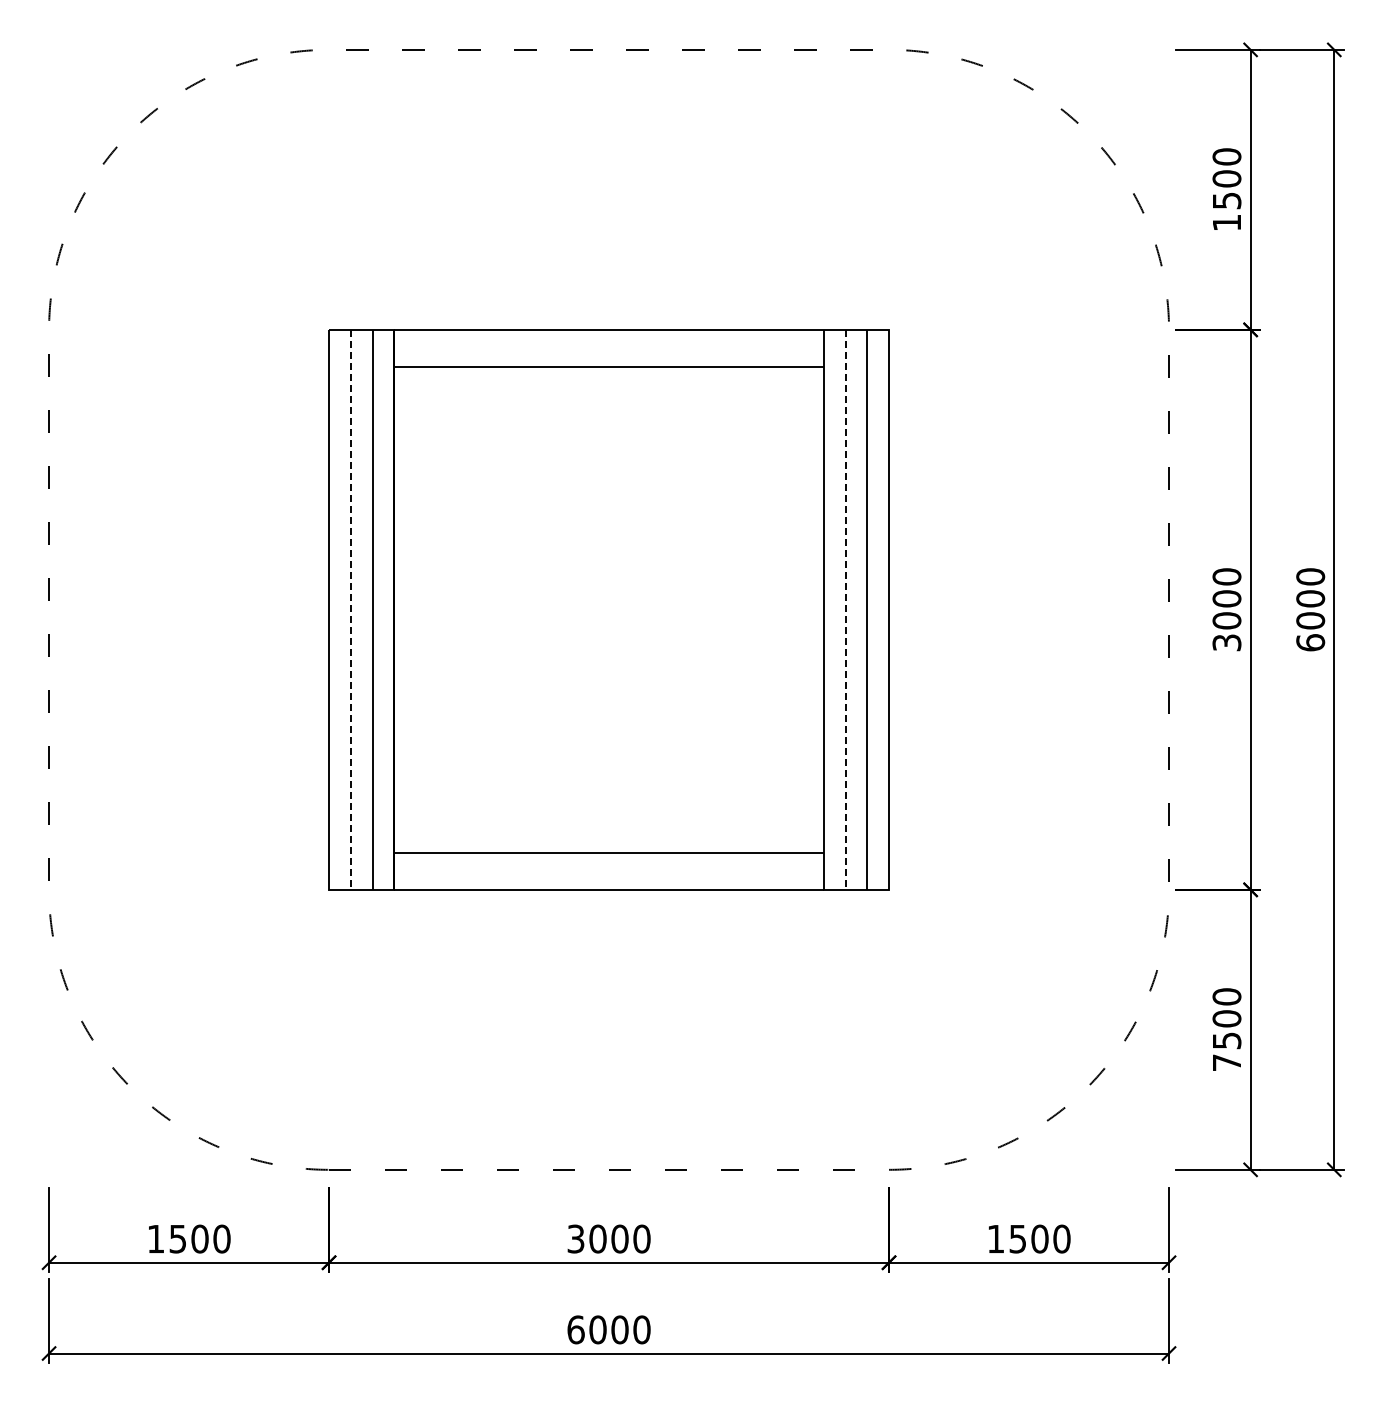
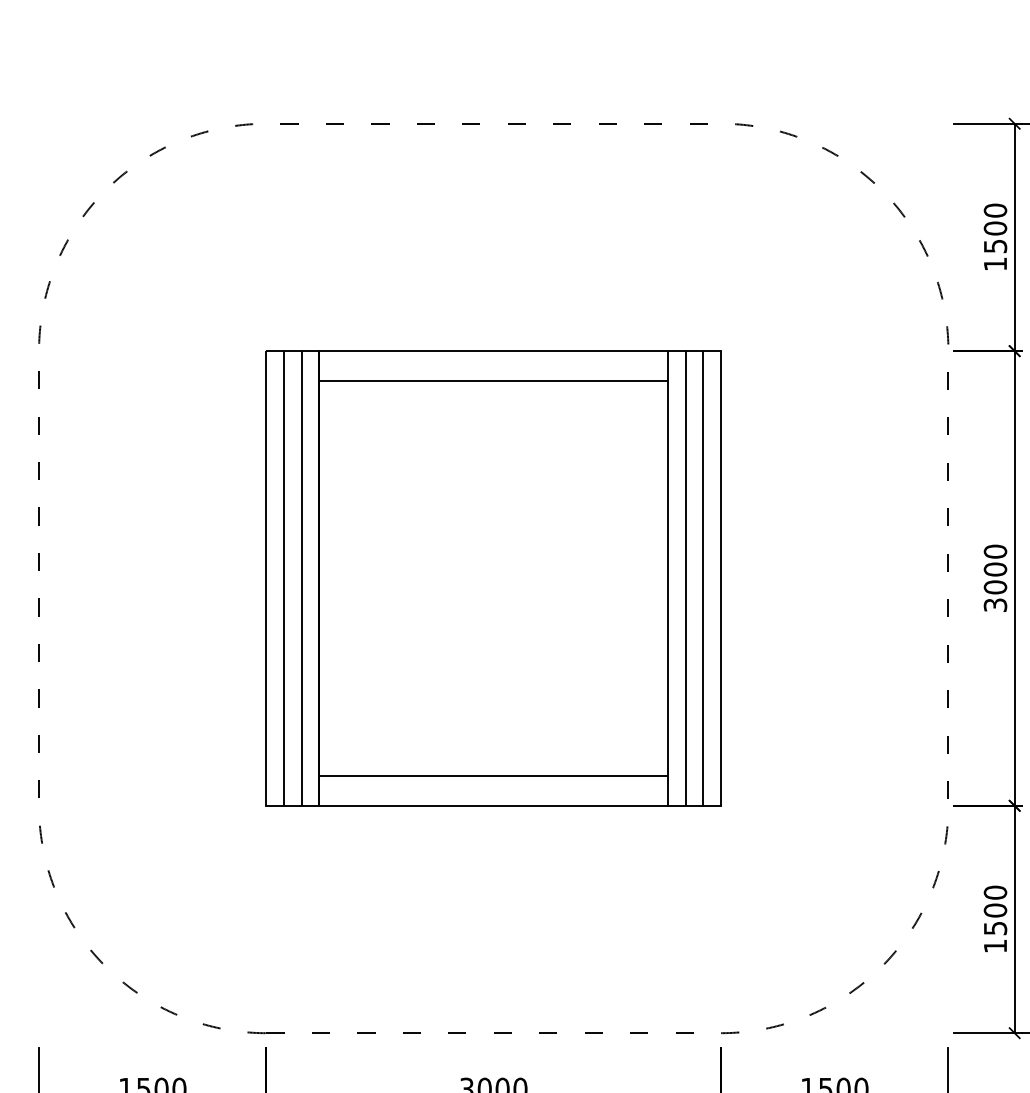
line: (350, 609) -> (283, 578), dashed -> solid
line: (845, 609) -> (685, 578), dashed -> solid
text: (1226, 1062) -> (995, 946), 7500 -> 1500

